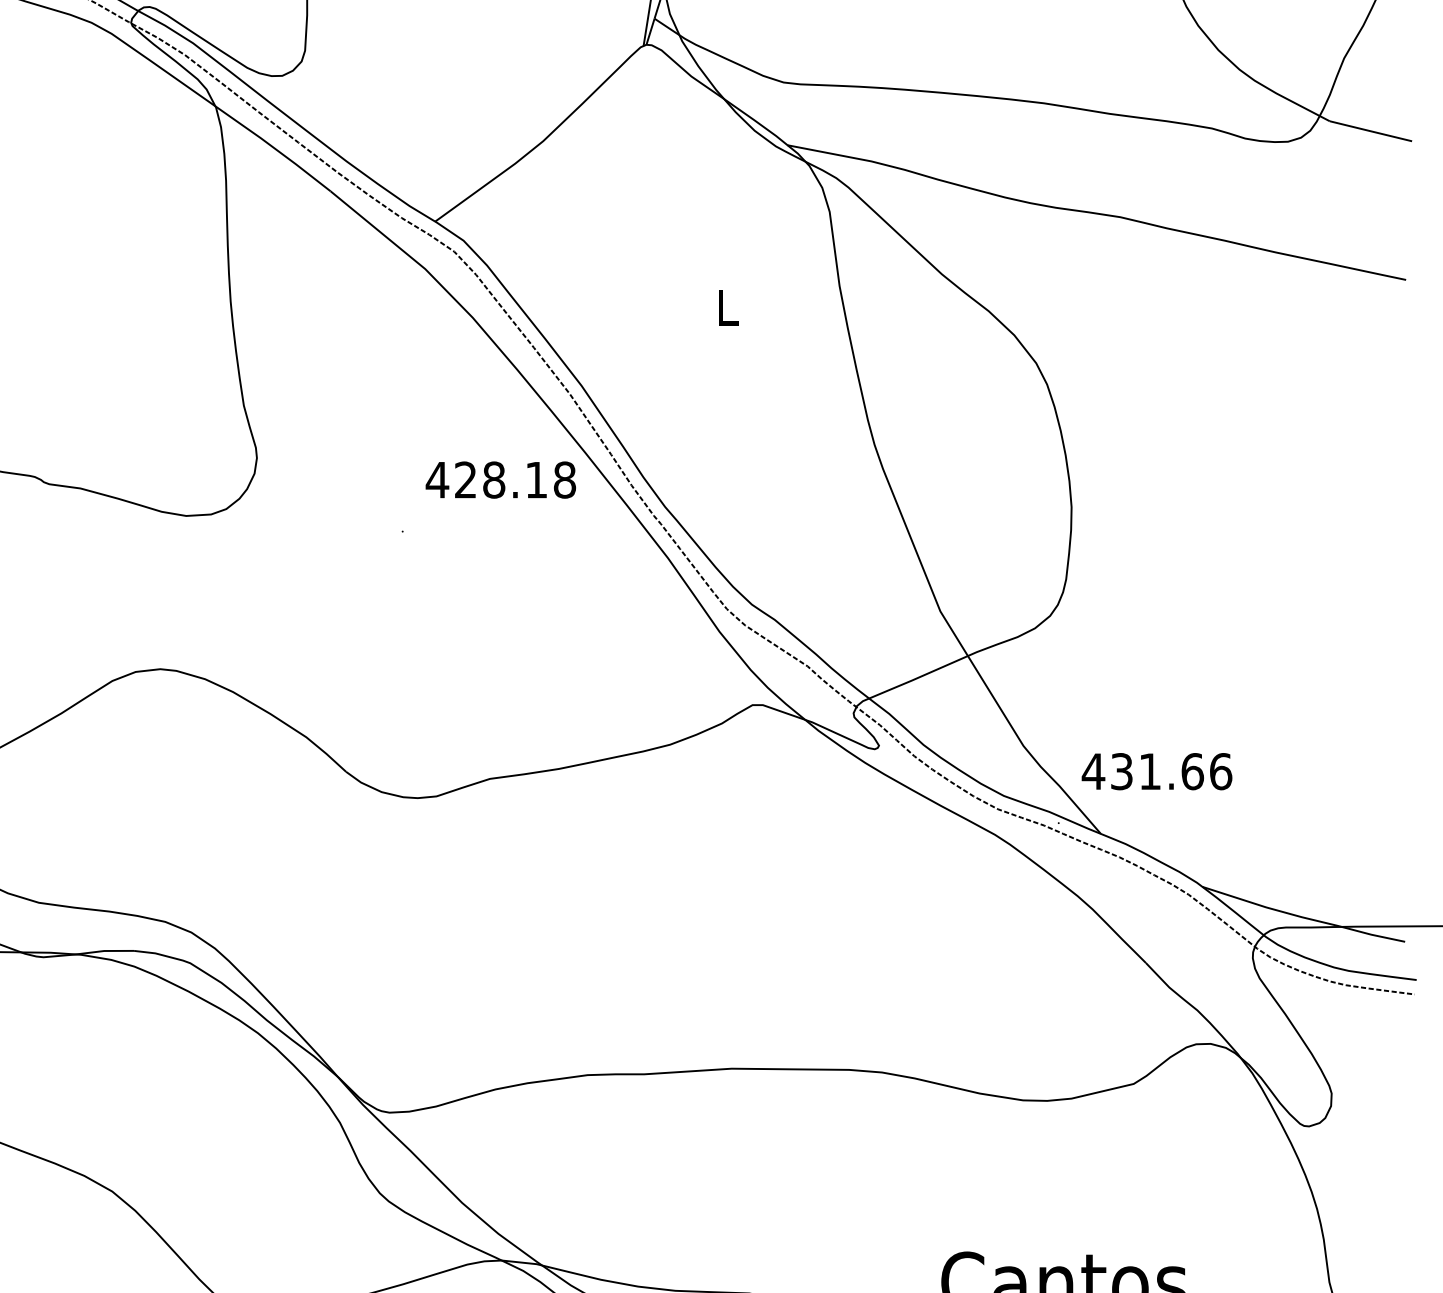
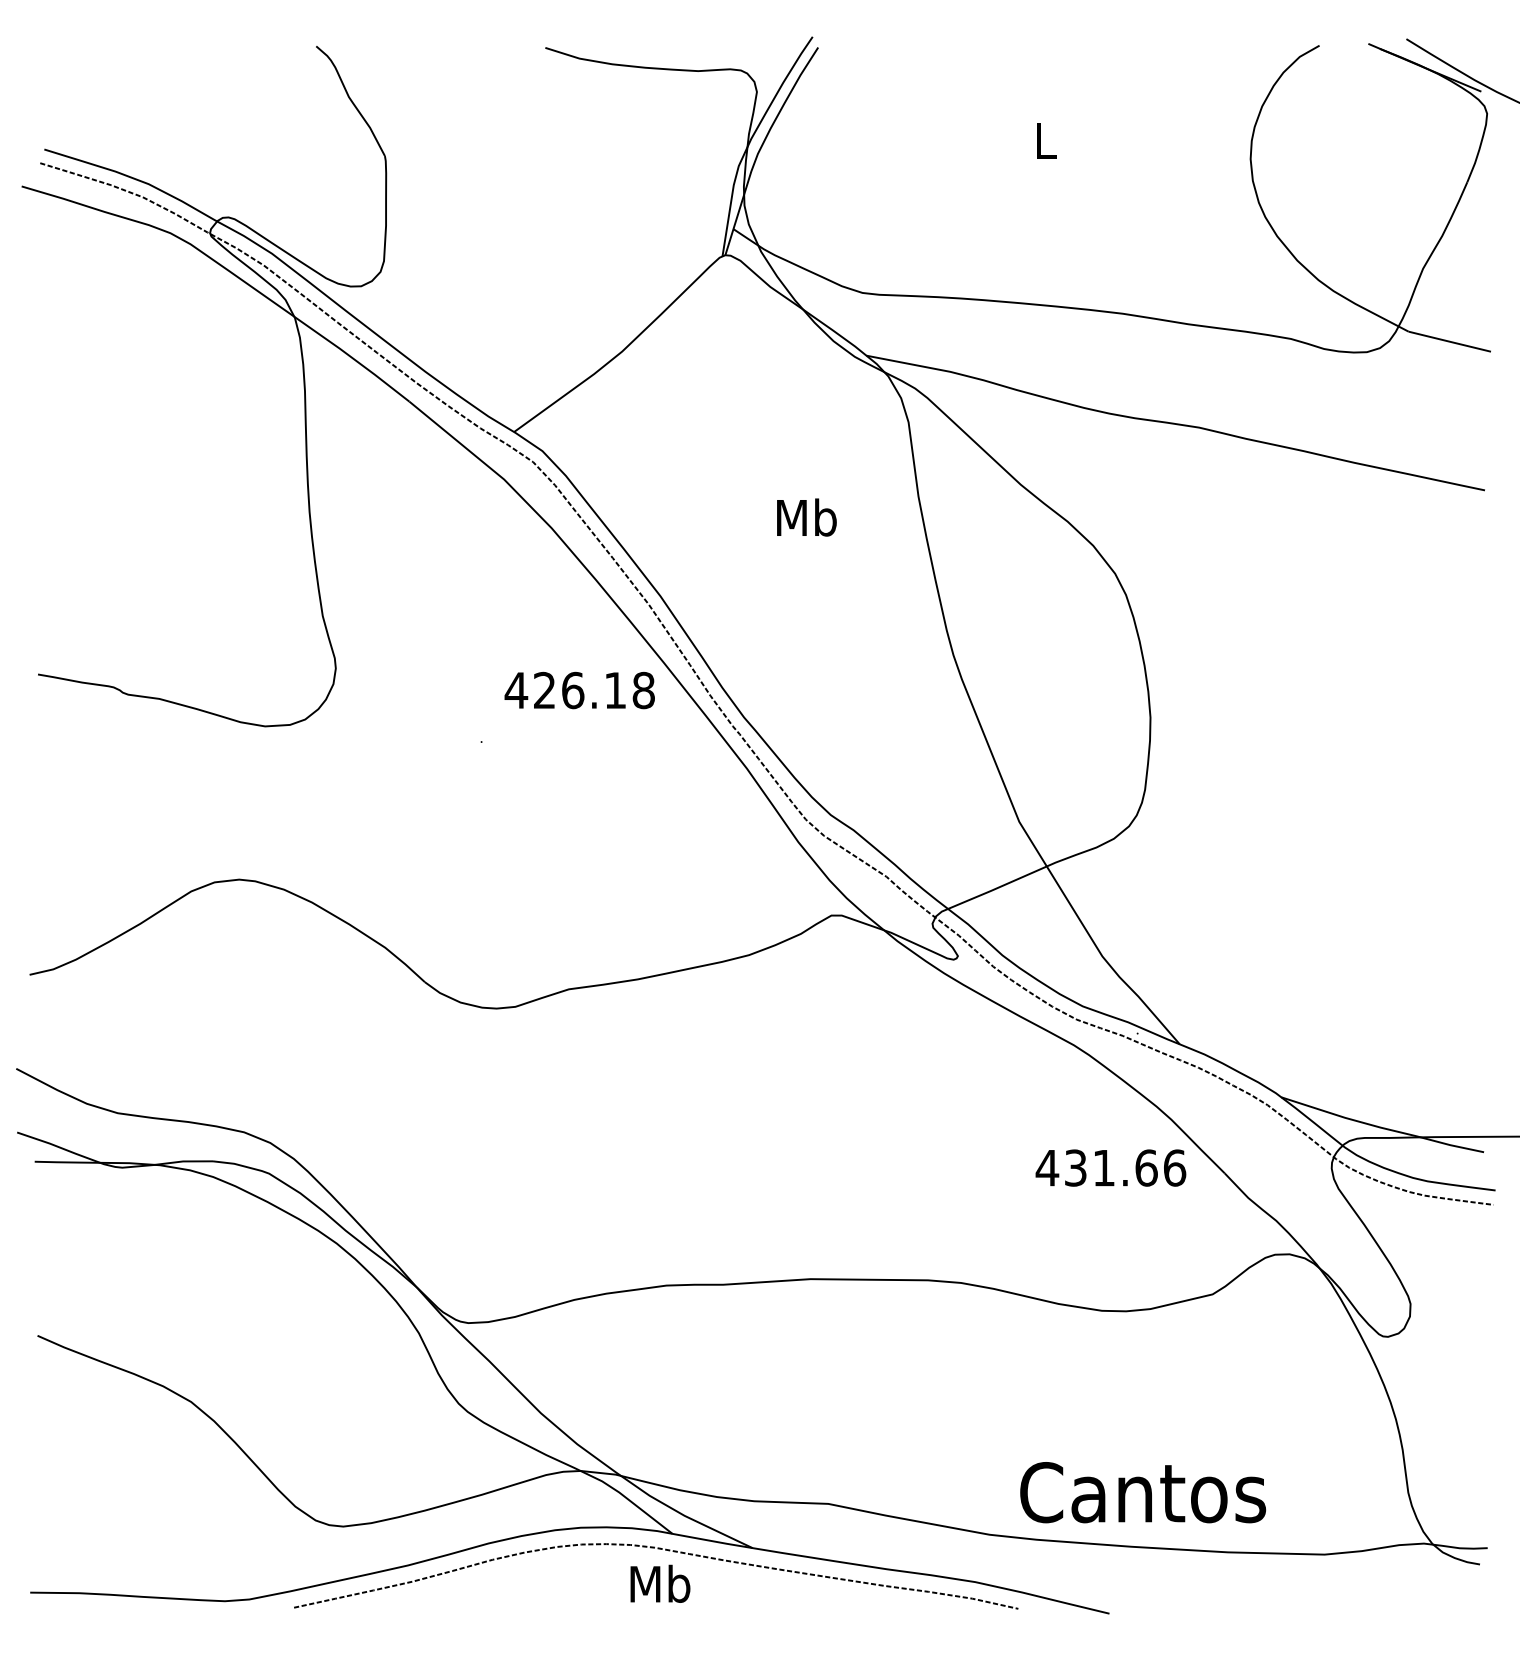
text: (727, 307) -> (806, 517), L -> Mb
text: (494, 480) -> (573, 690), 428.18 -> 426.18
text: (1156, 771) -> (1110, 1167), moved

